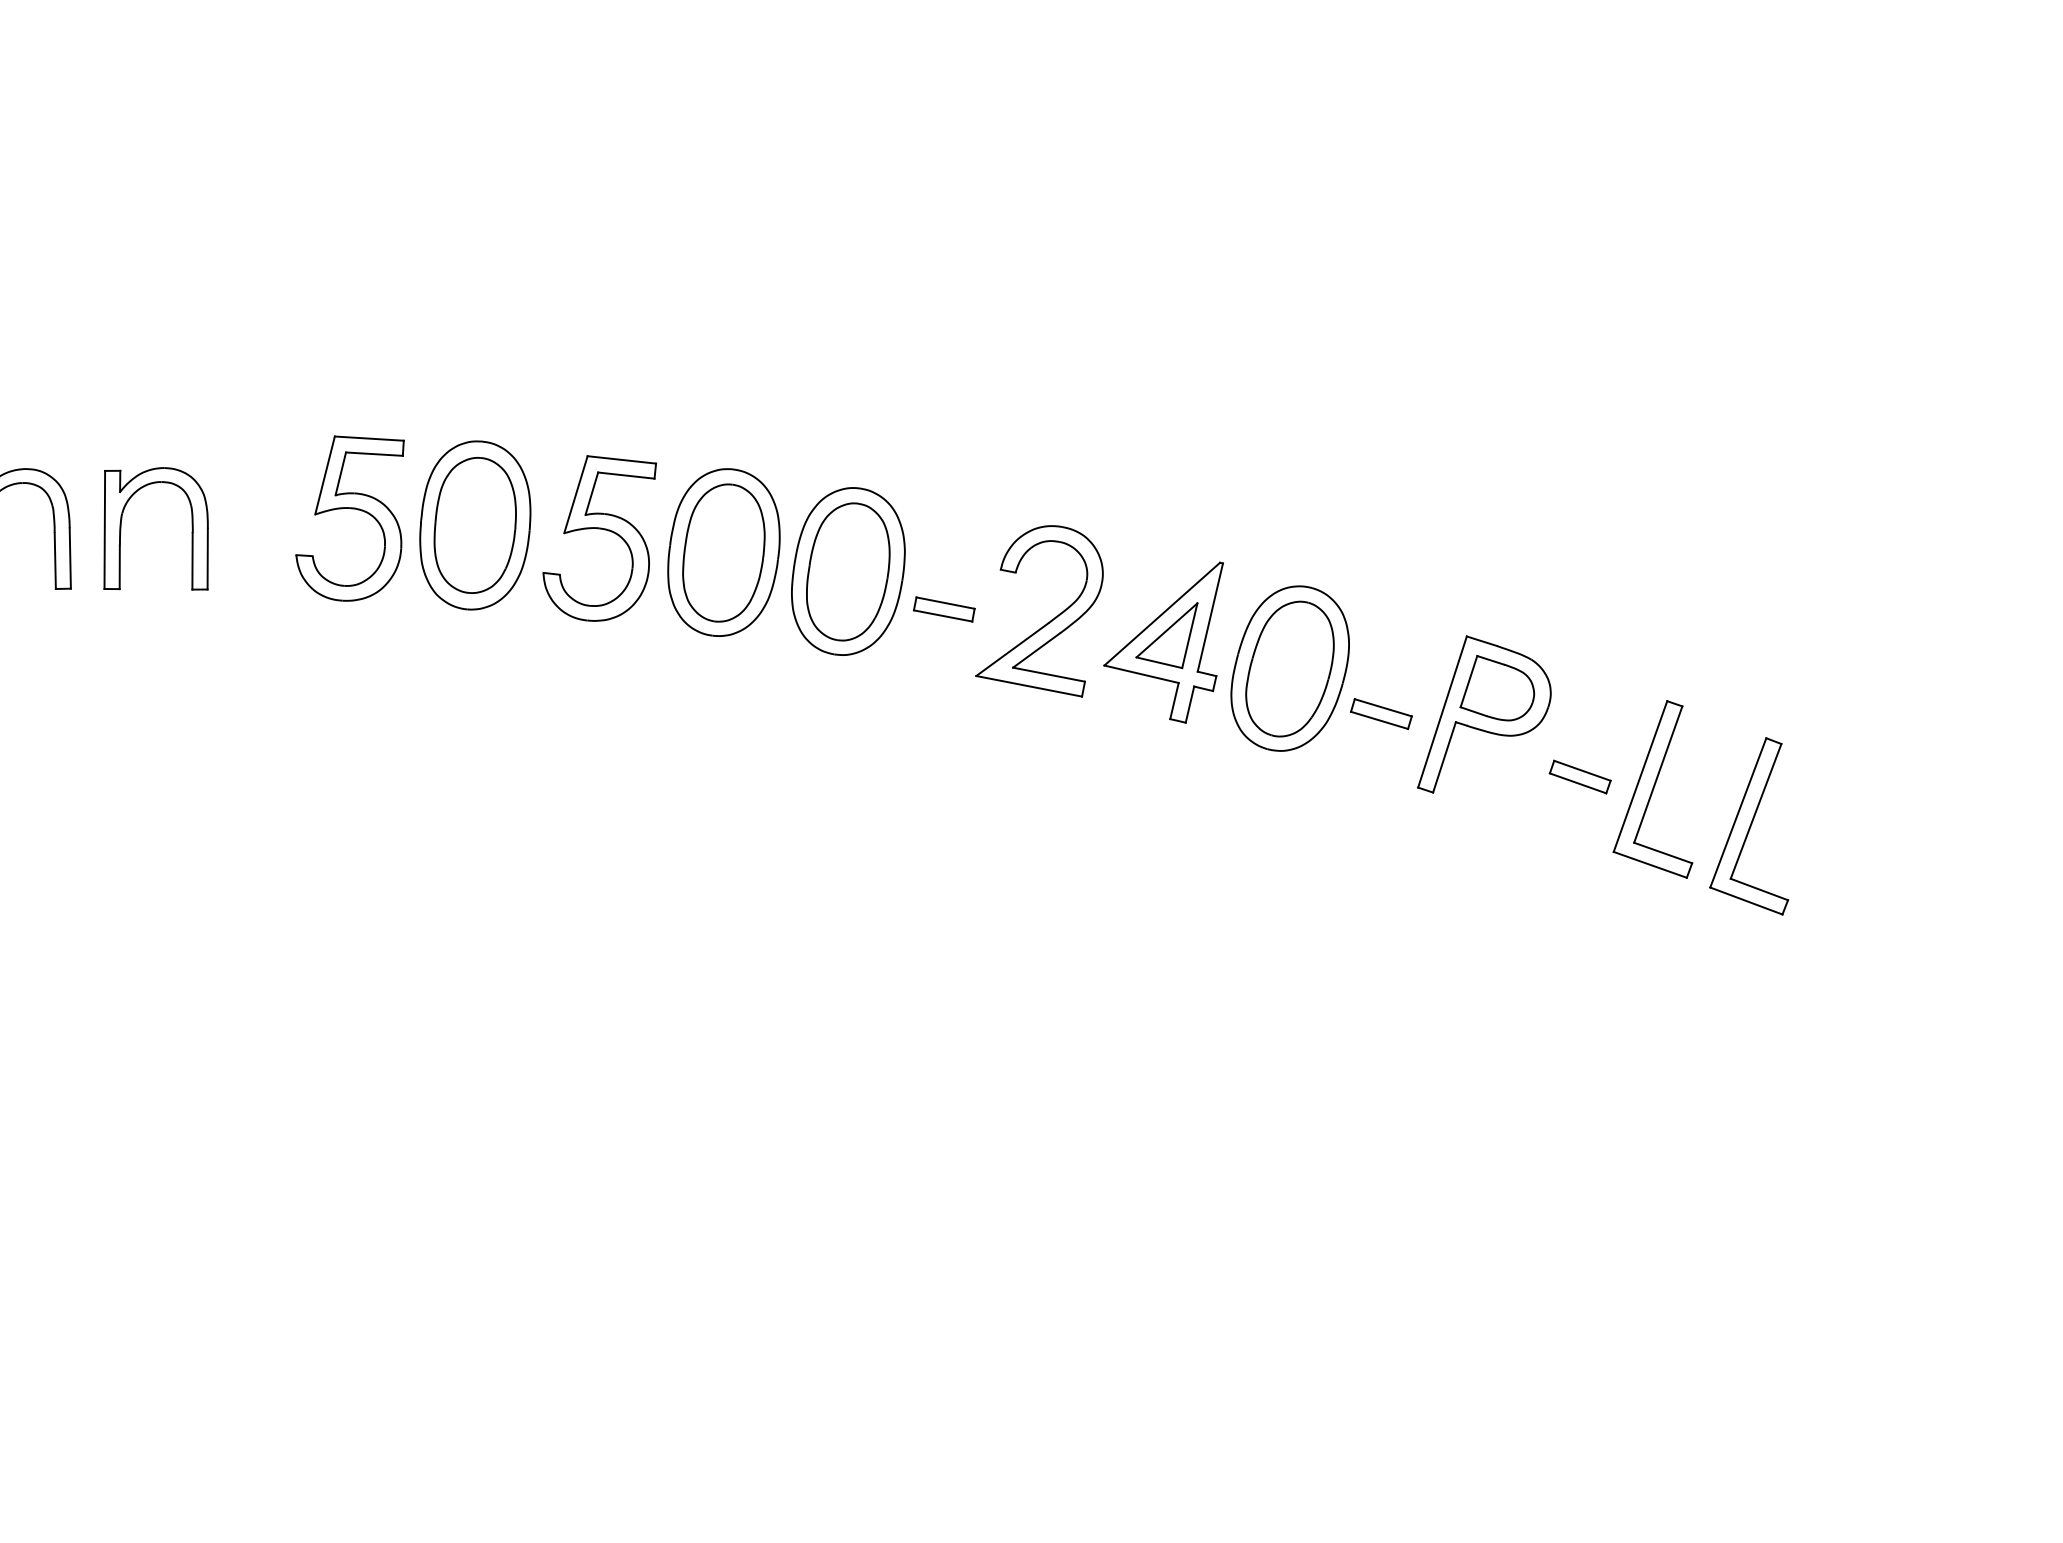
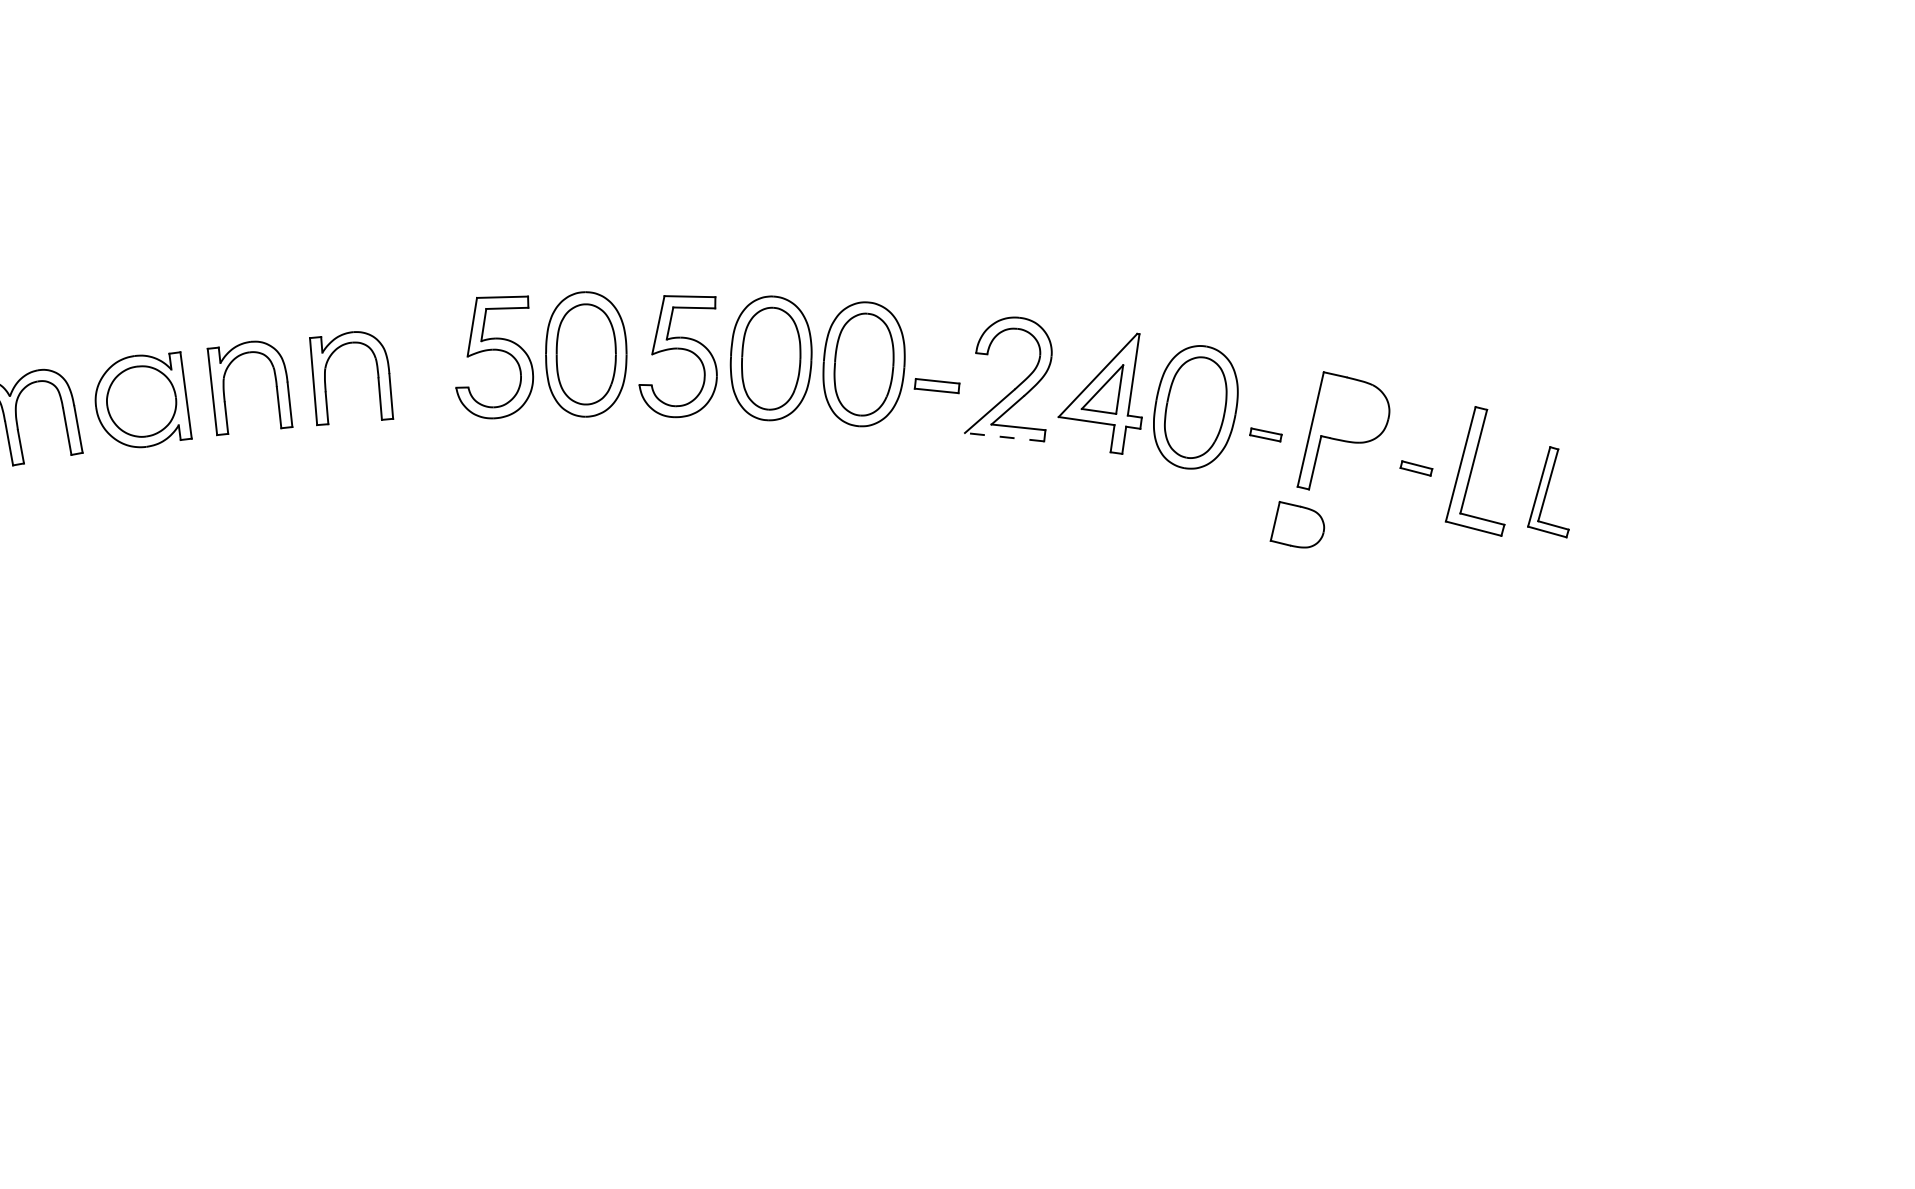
line: (1028, 686) -> (1004, 437), solid -> dashed
part: (1498, 688) -> (1297, 524), moved
part: (1380, 713) -> (1265, 434), size x0.7
part: (1580, 777) -> (1416, 468), size x0.7
part: (1755, 823) -> (1548, 491), size x0.7

